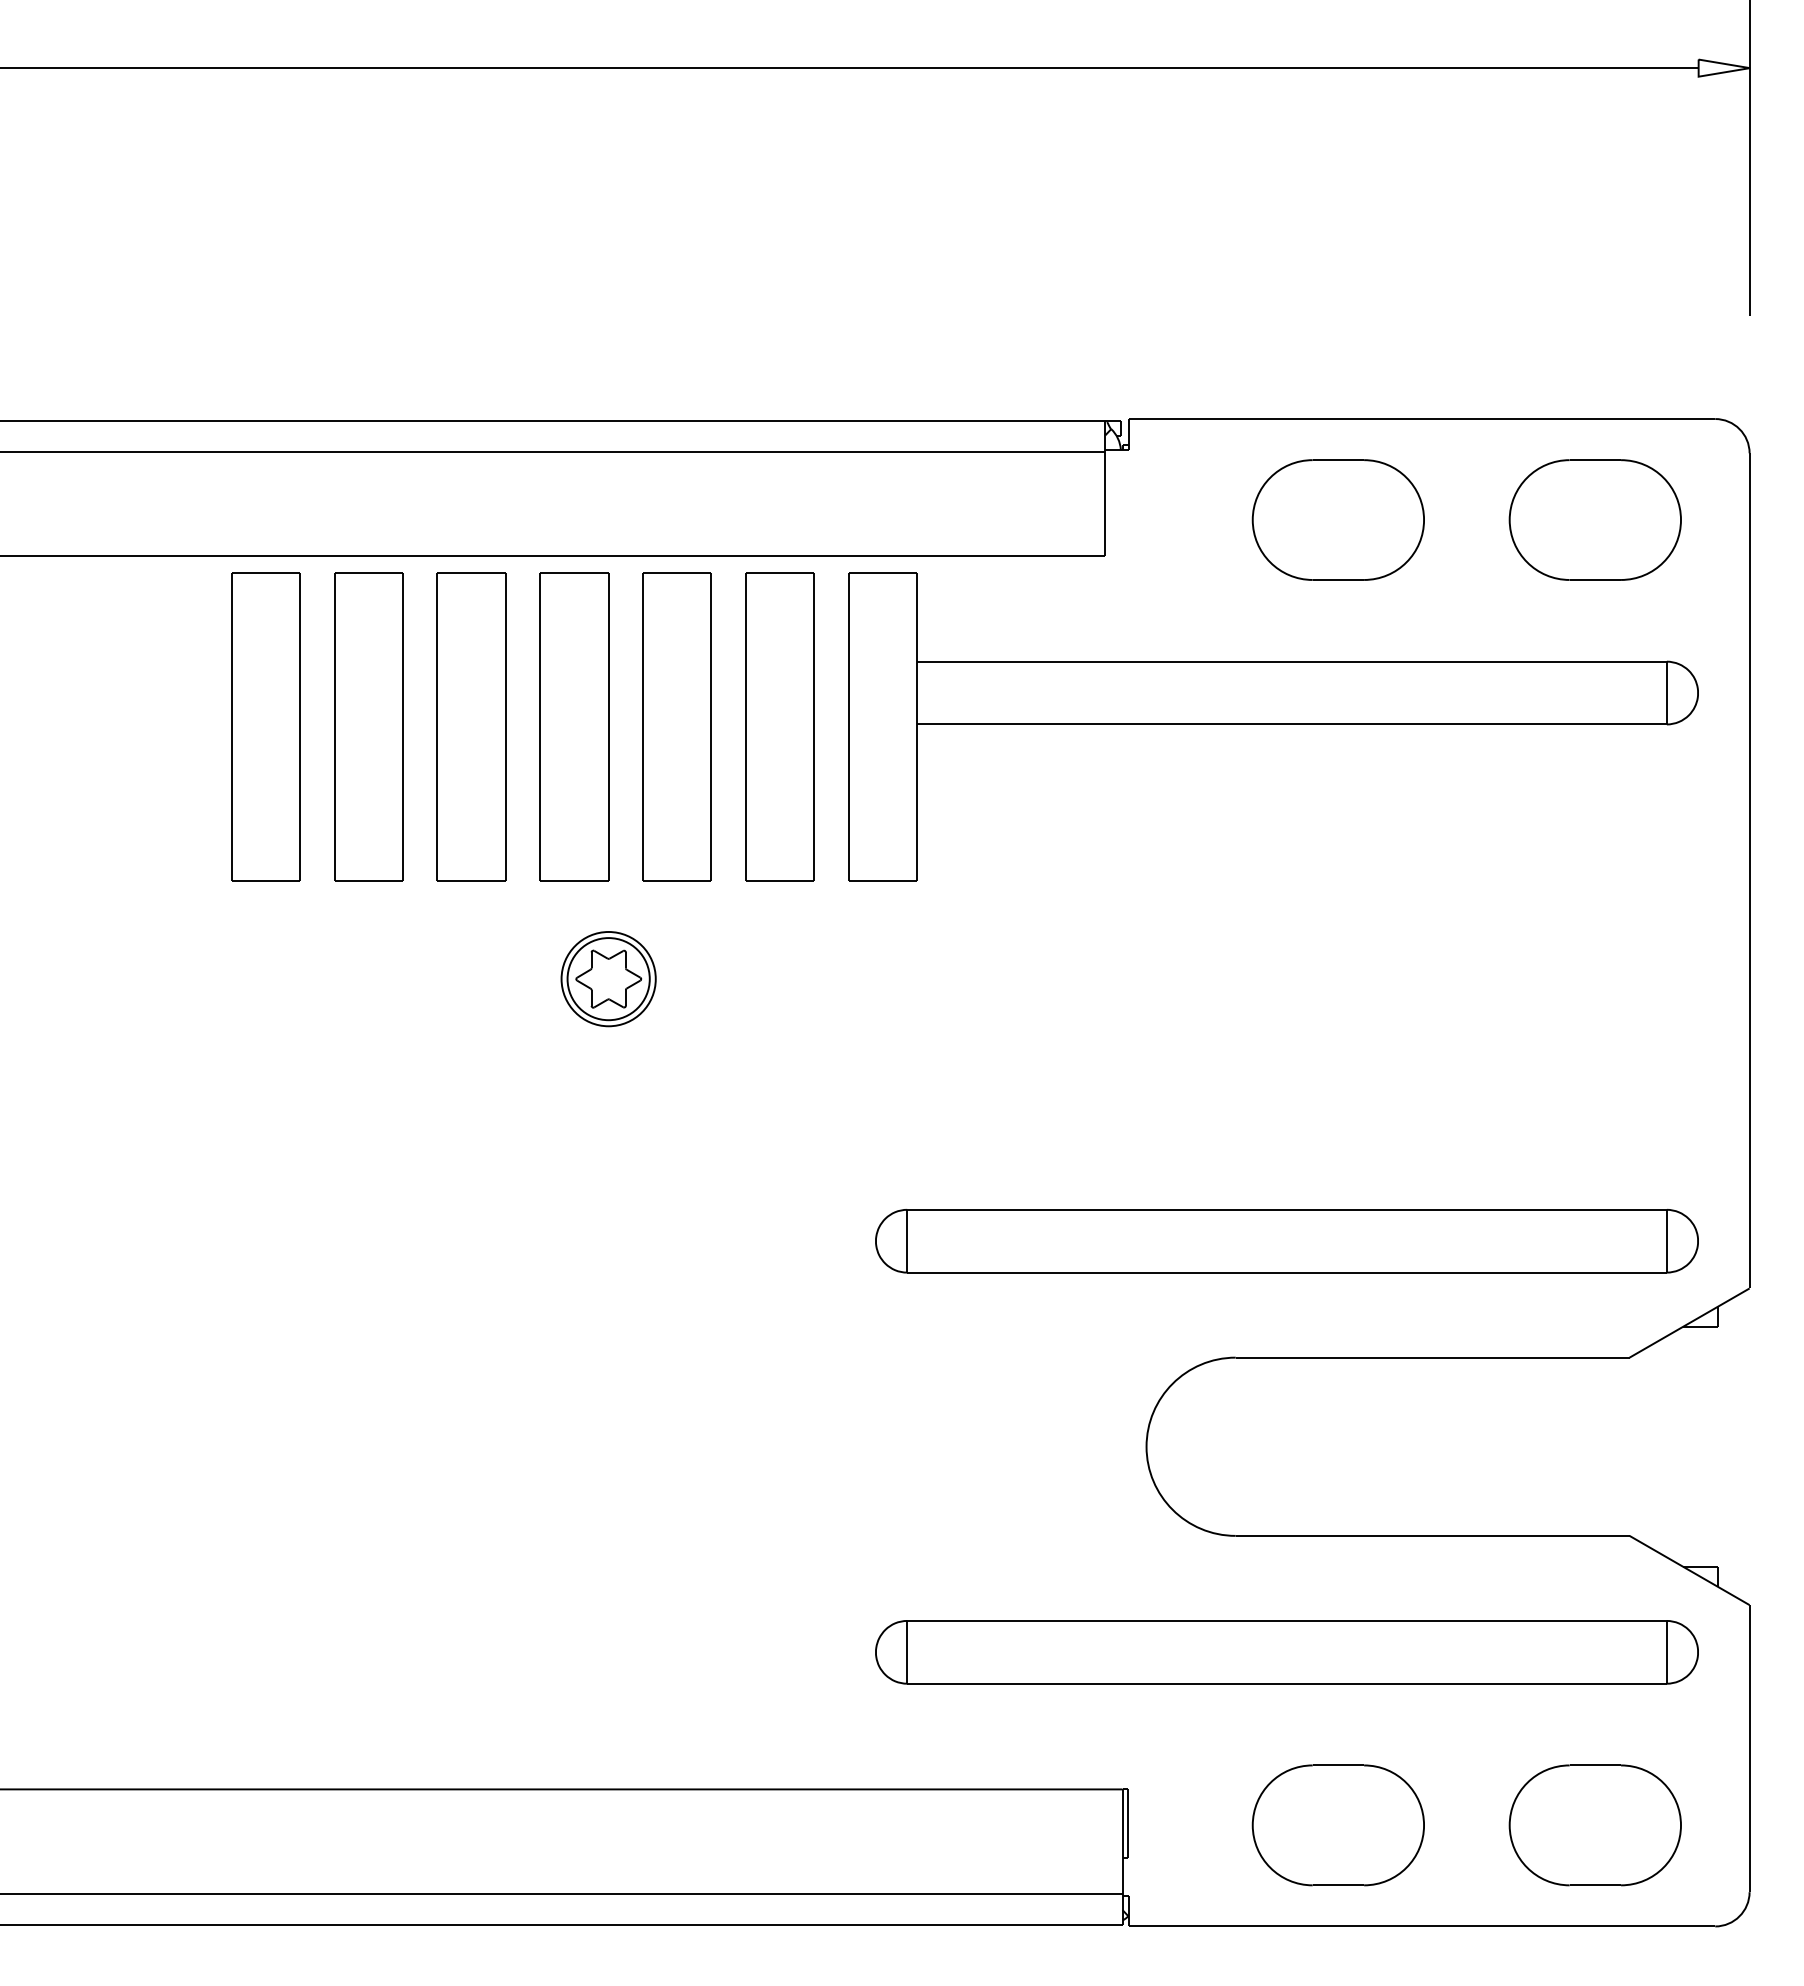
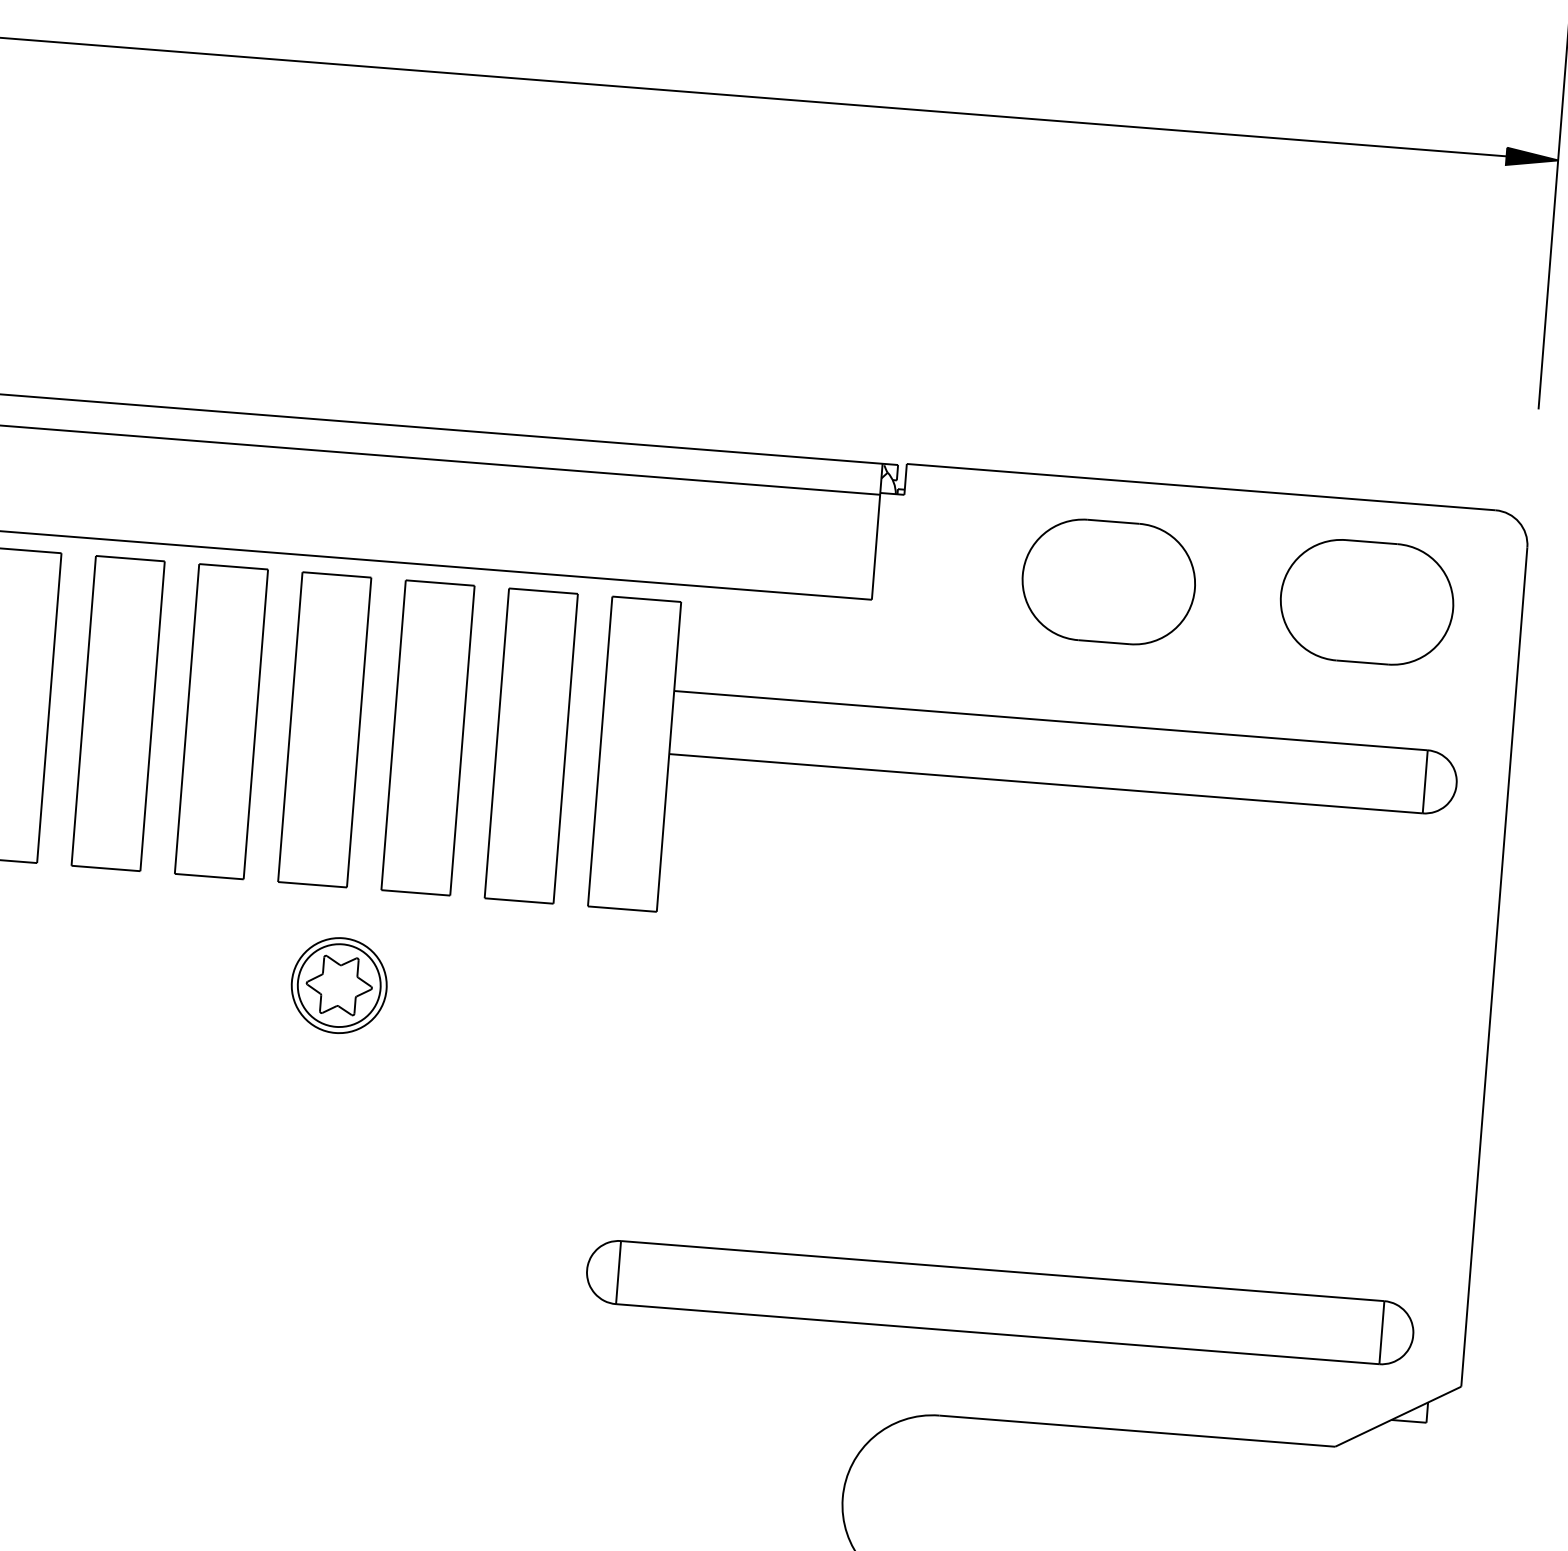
fill: (1723, 67) -> (1531, 157), added

